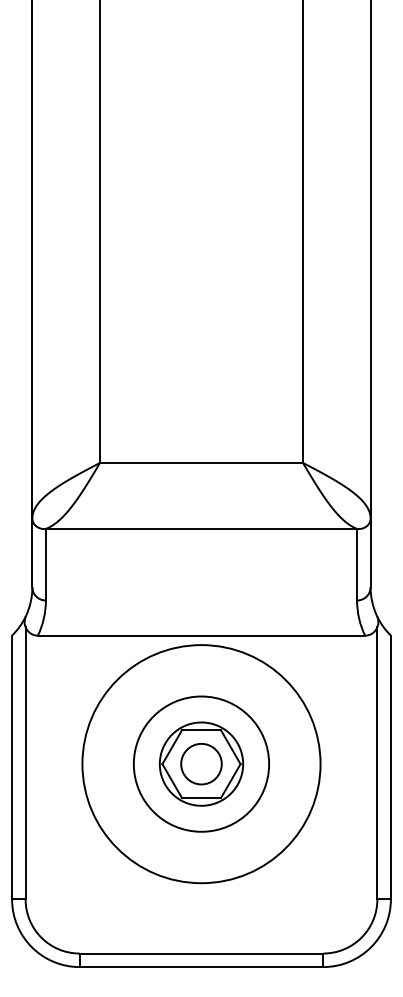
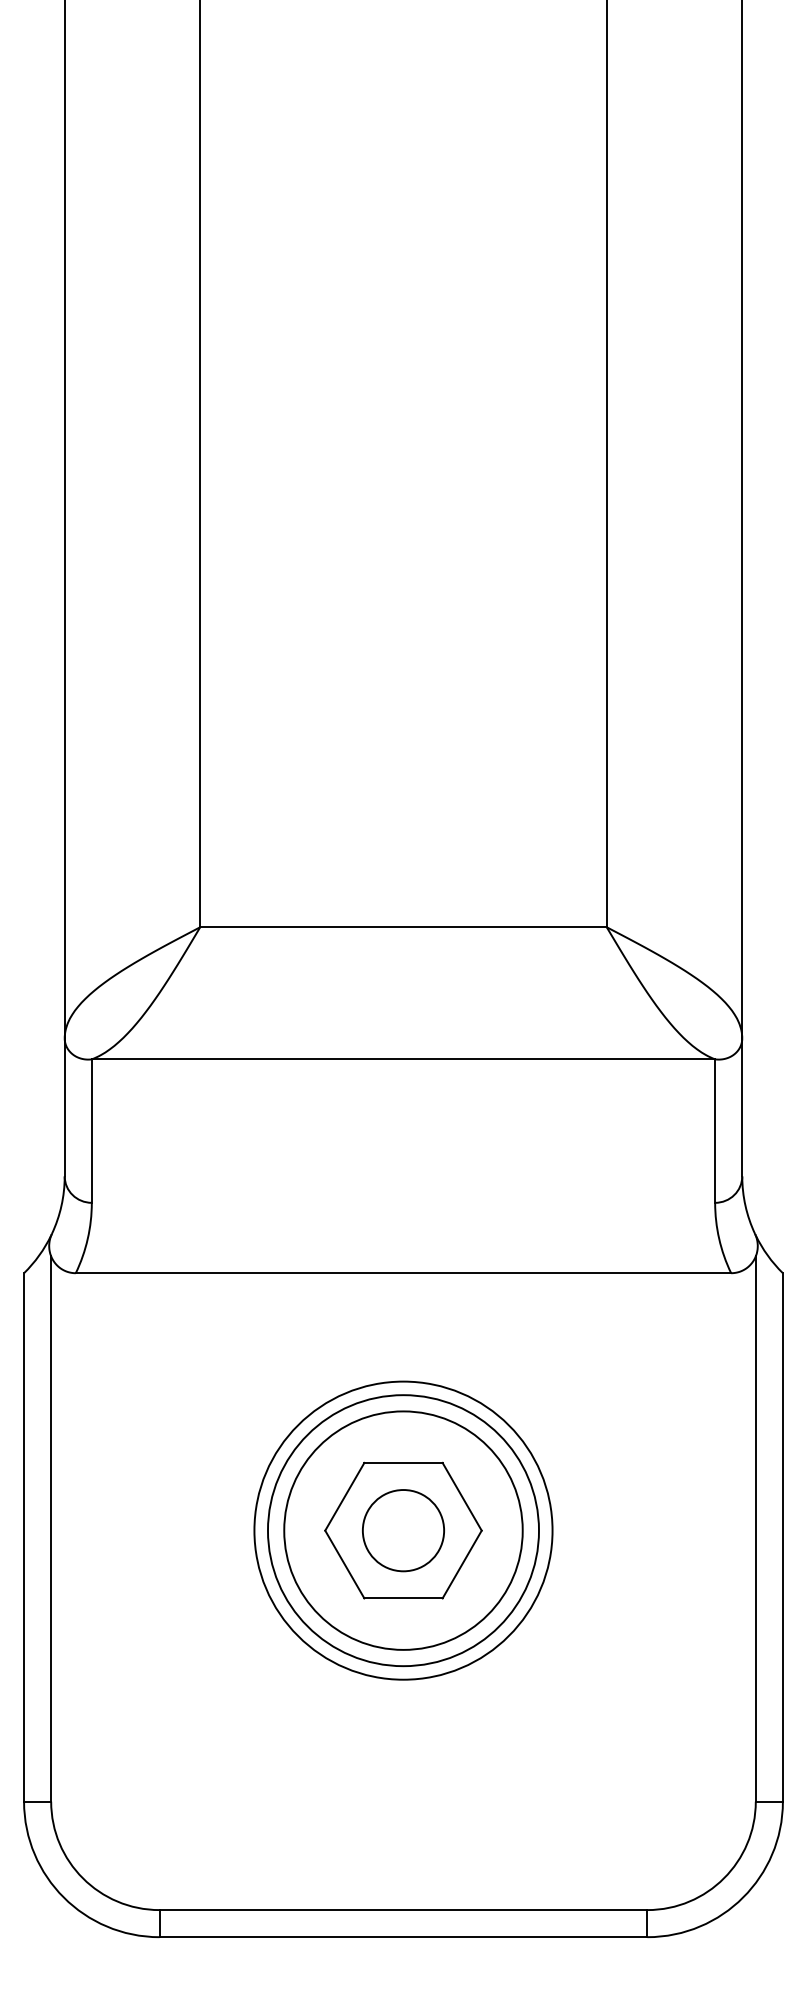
circle: (201, 763) -> (403, 1529), size x0.62
circle: (201, 763) -> (403, 1529), size x1.43

